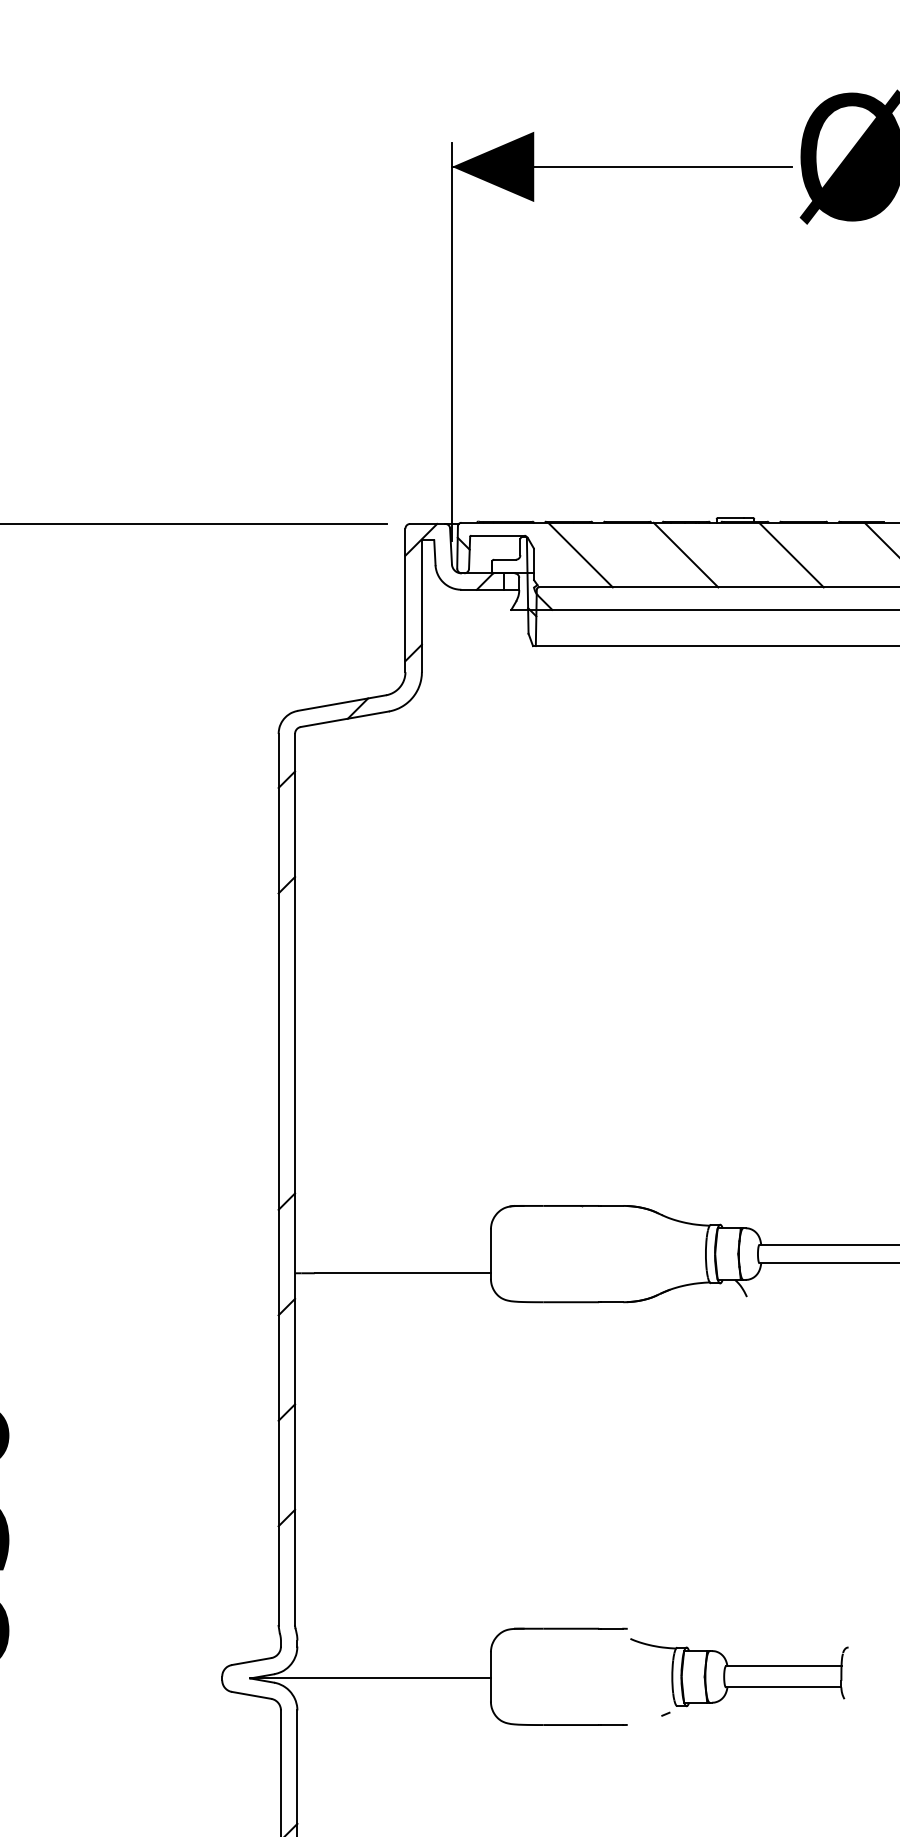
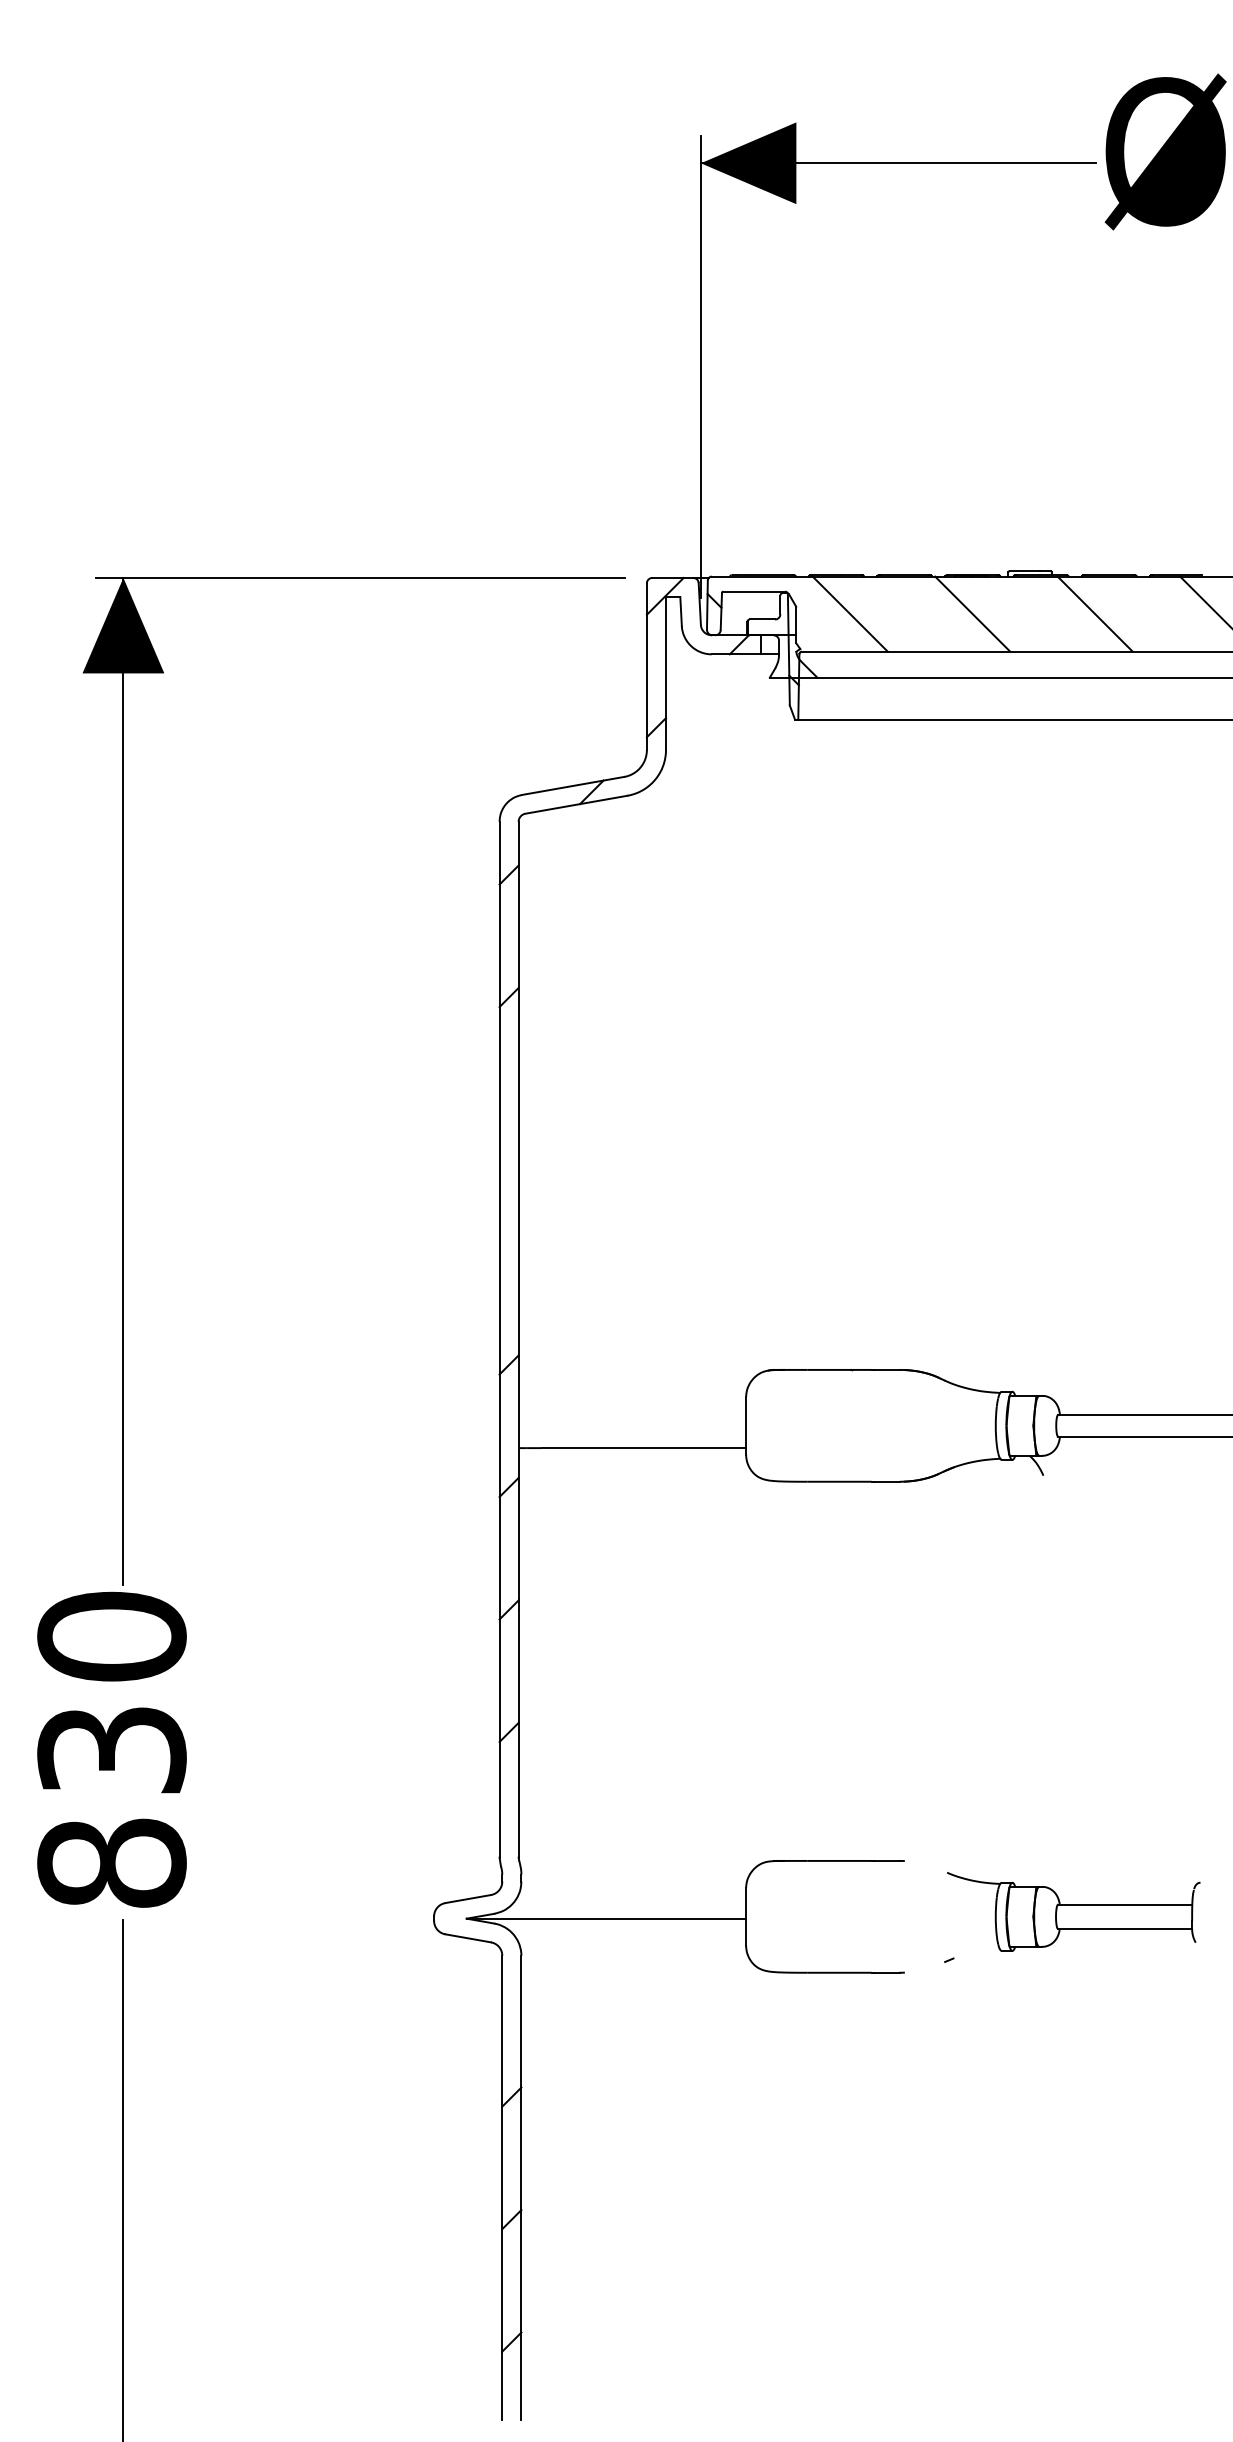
part: (739, 1672) -> (1073, 1911), moved

